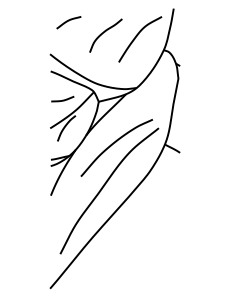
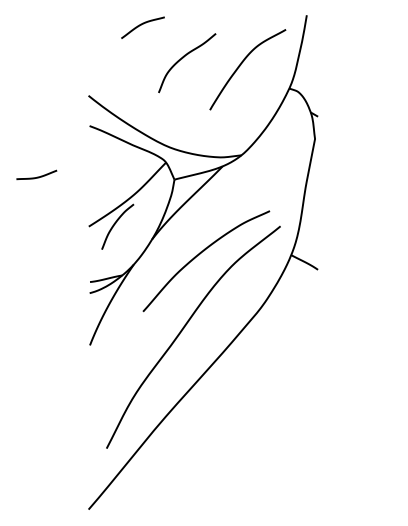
curve: (68, 21) -> (142, 25), moved
curve: (62, 99) -> (36, 175), moved

